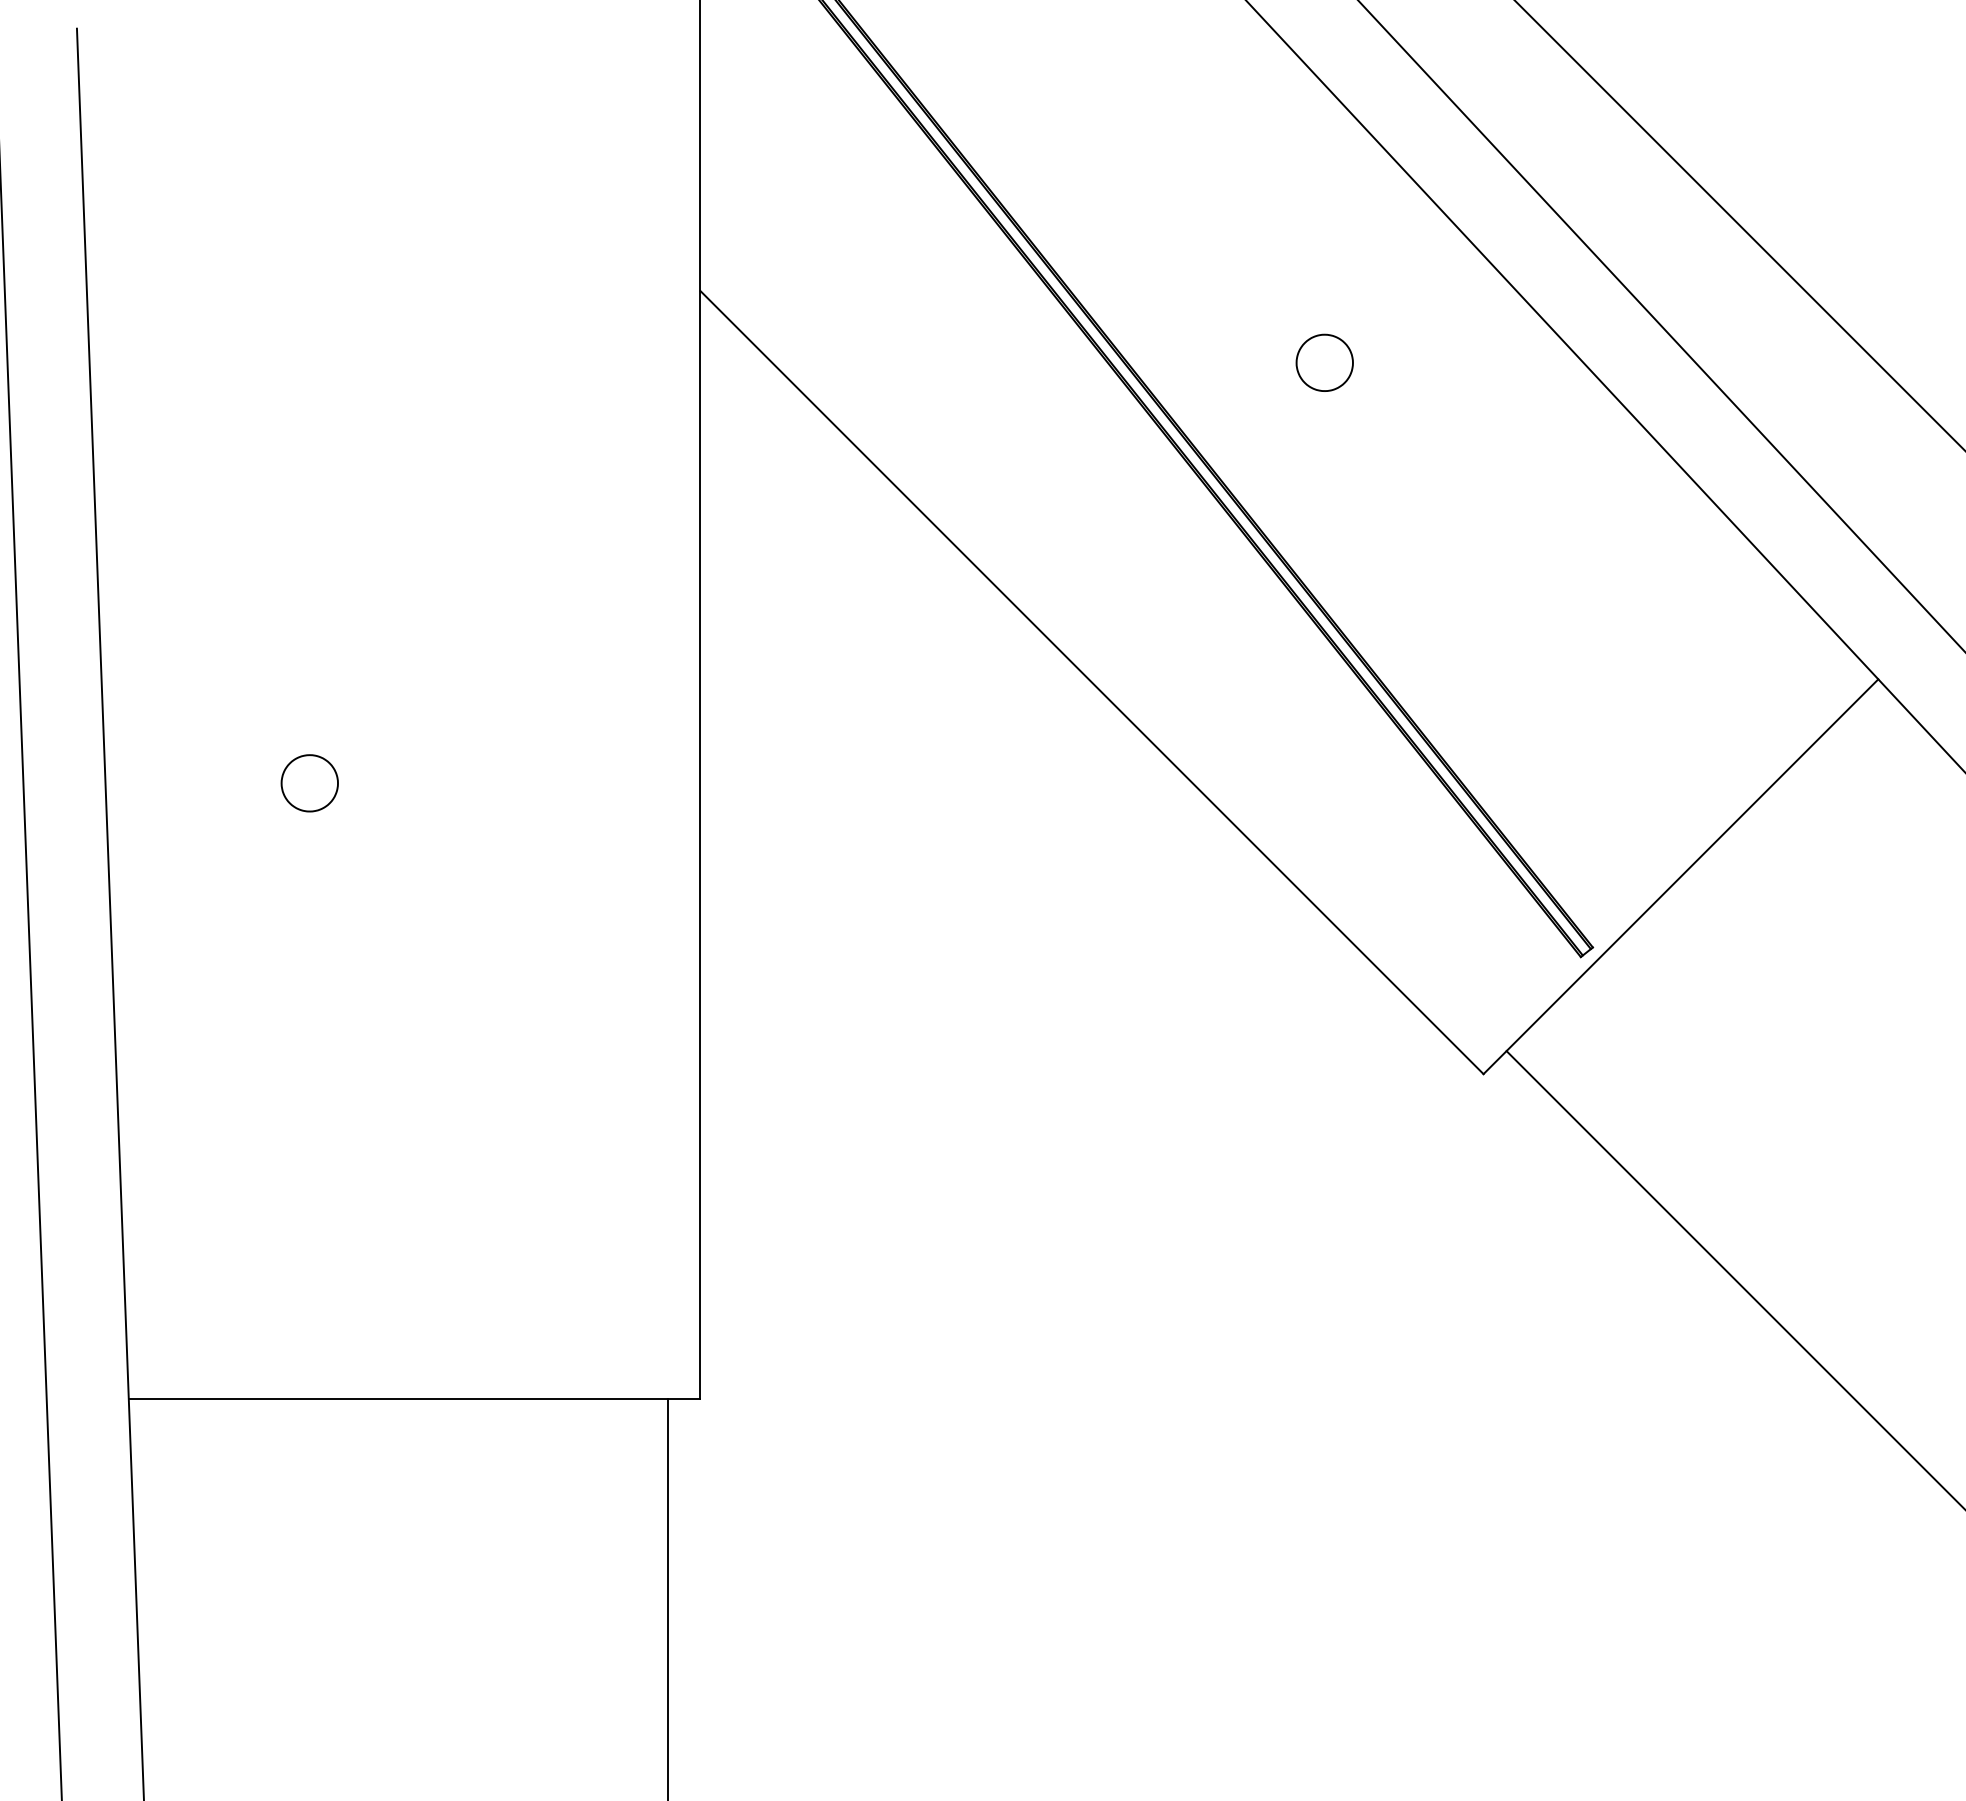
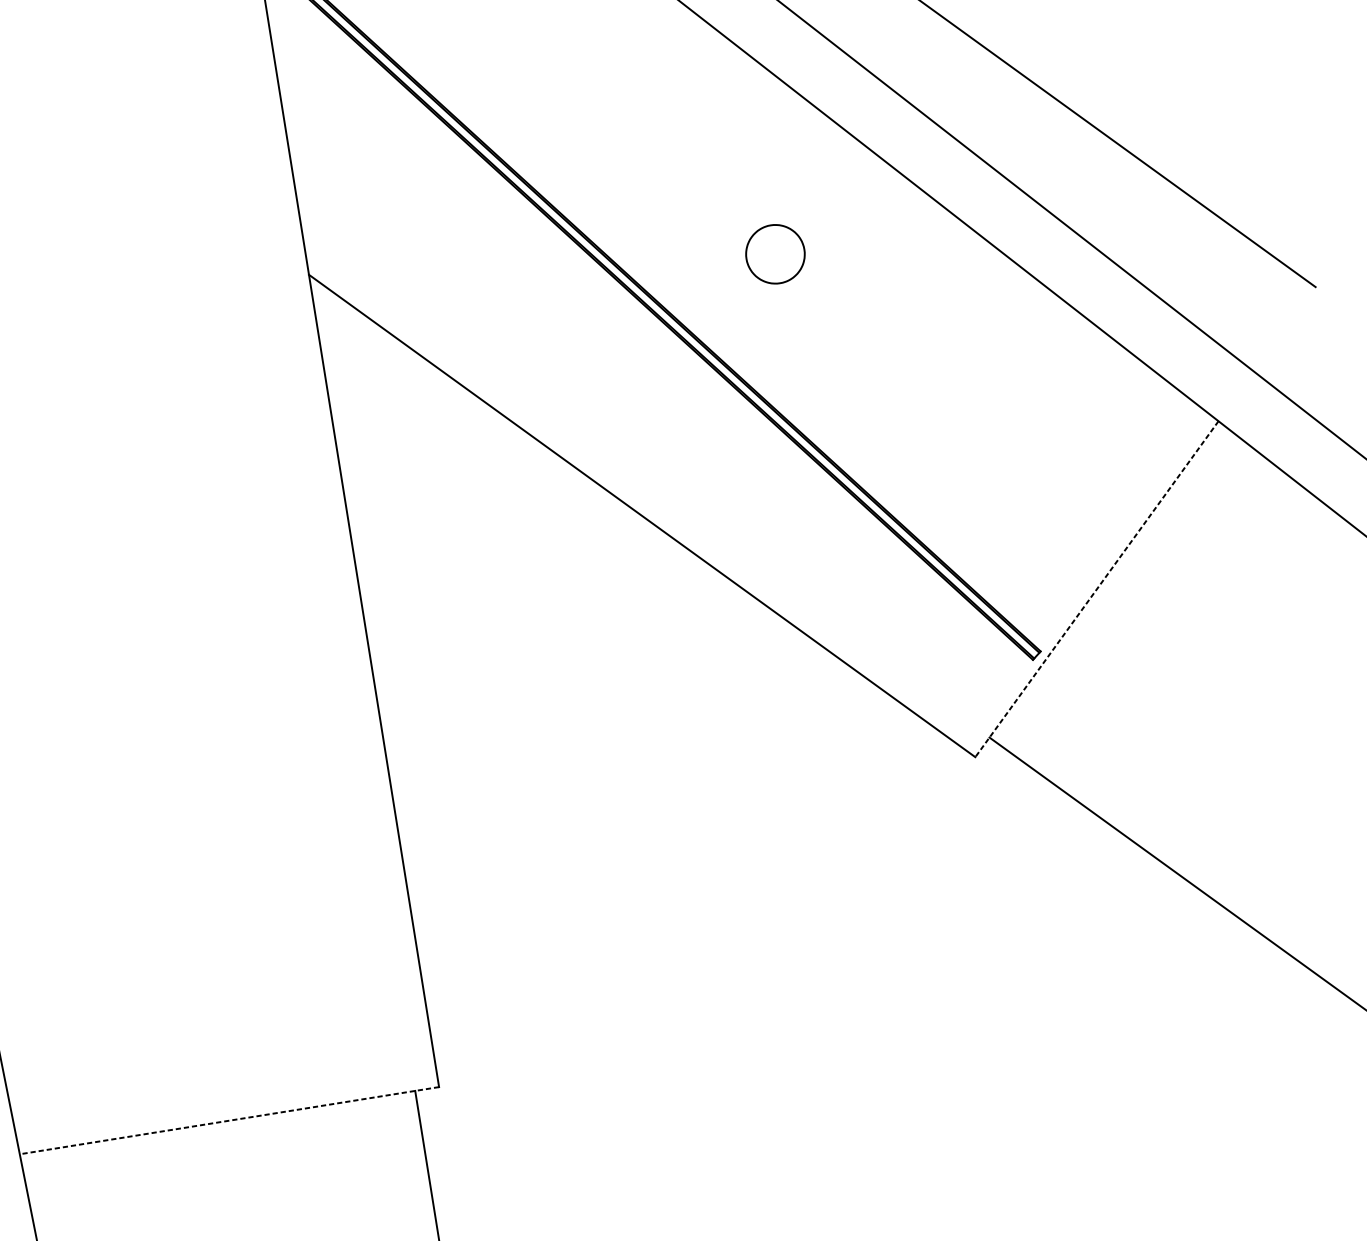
part: (1324, 362) -> (775, 253), size x1.4
part: (309, 783) -> (80, 681), removed
line: (1680, 877) -> (1096, 589), solid -> dashed
line: (414, 1398) -> (229, 1120), solid -> dashed

